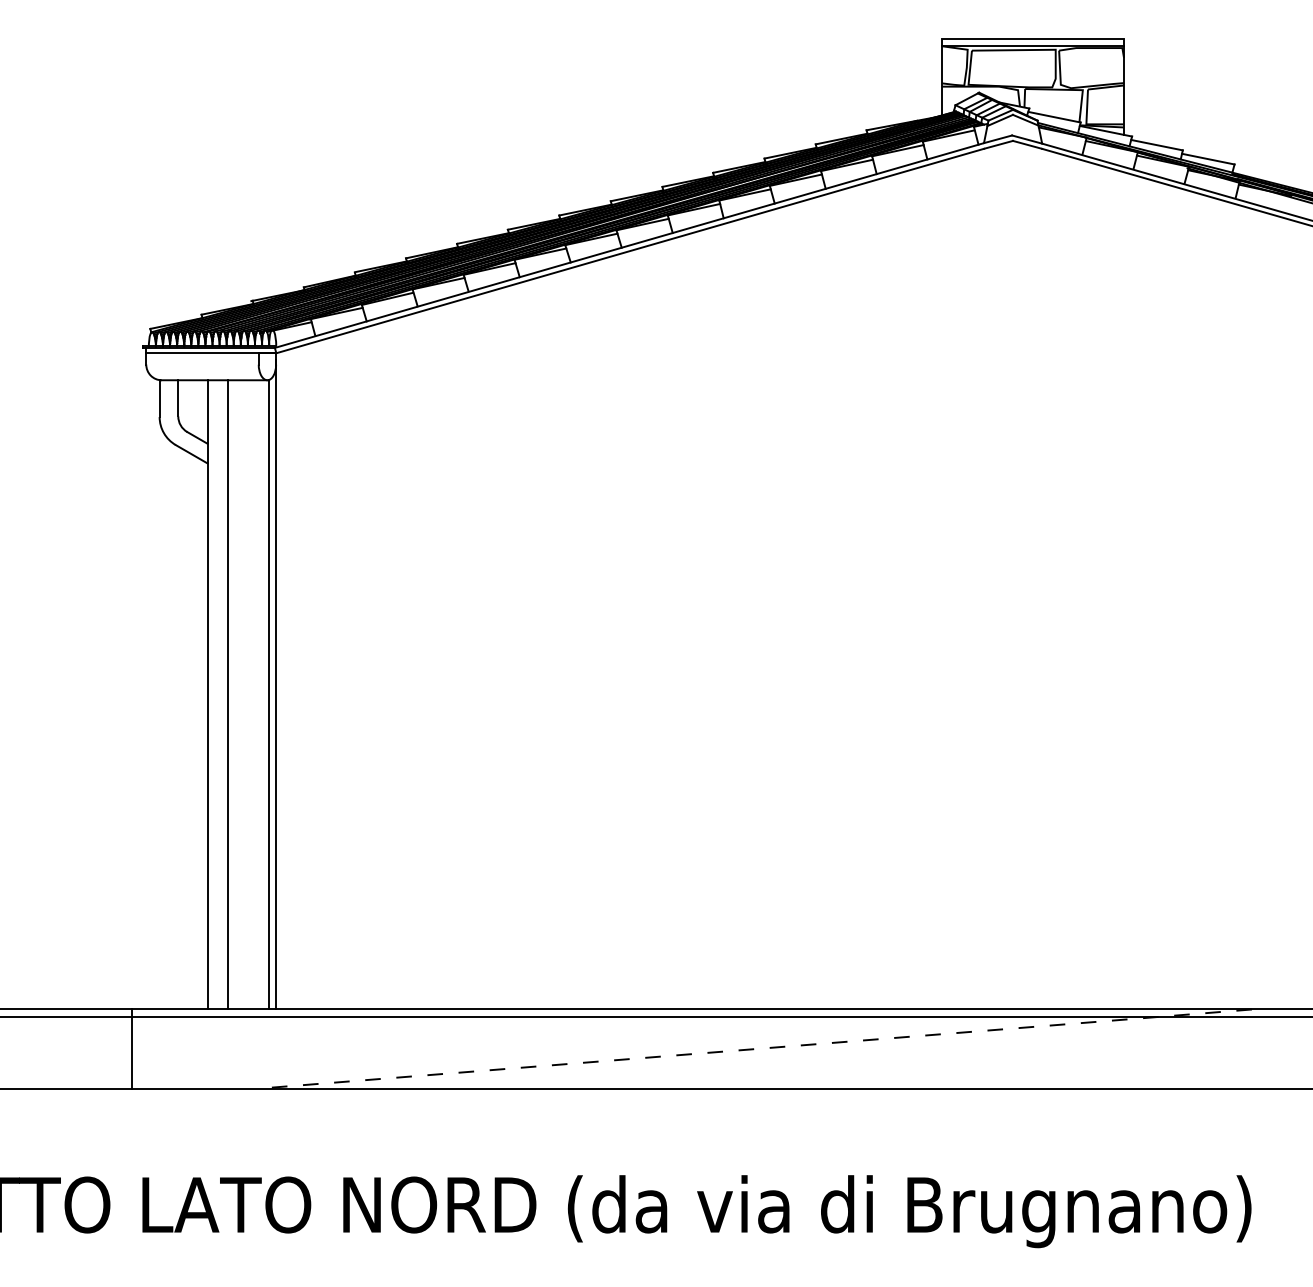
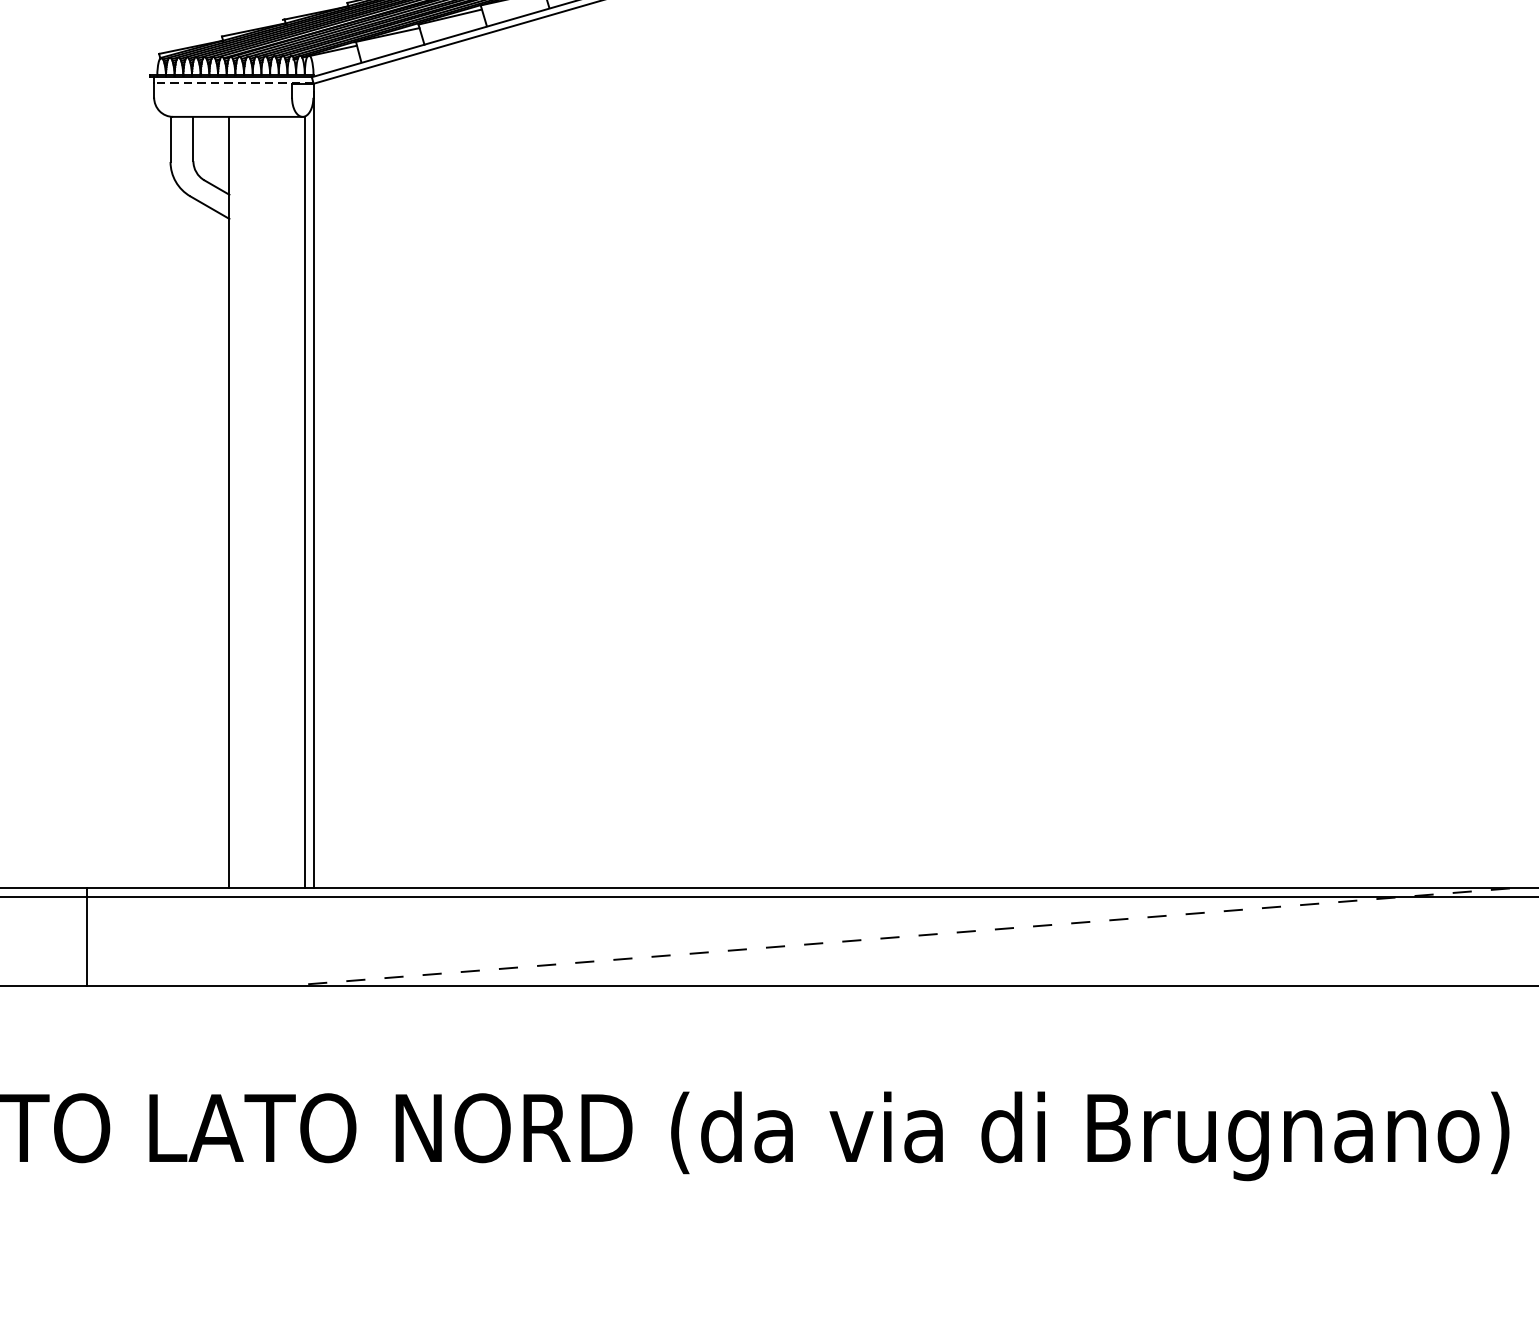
line: (210, 353) -> (232, 84), solid -> dashed
line: (227, 694) -> (253, 502), removed
line: (131, 1048) -> (86, 936), moved

